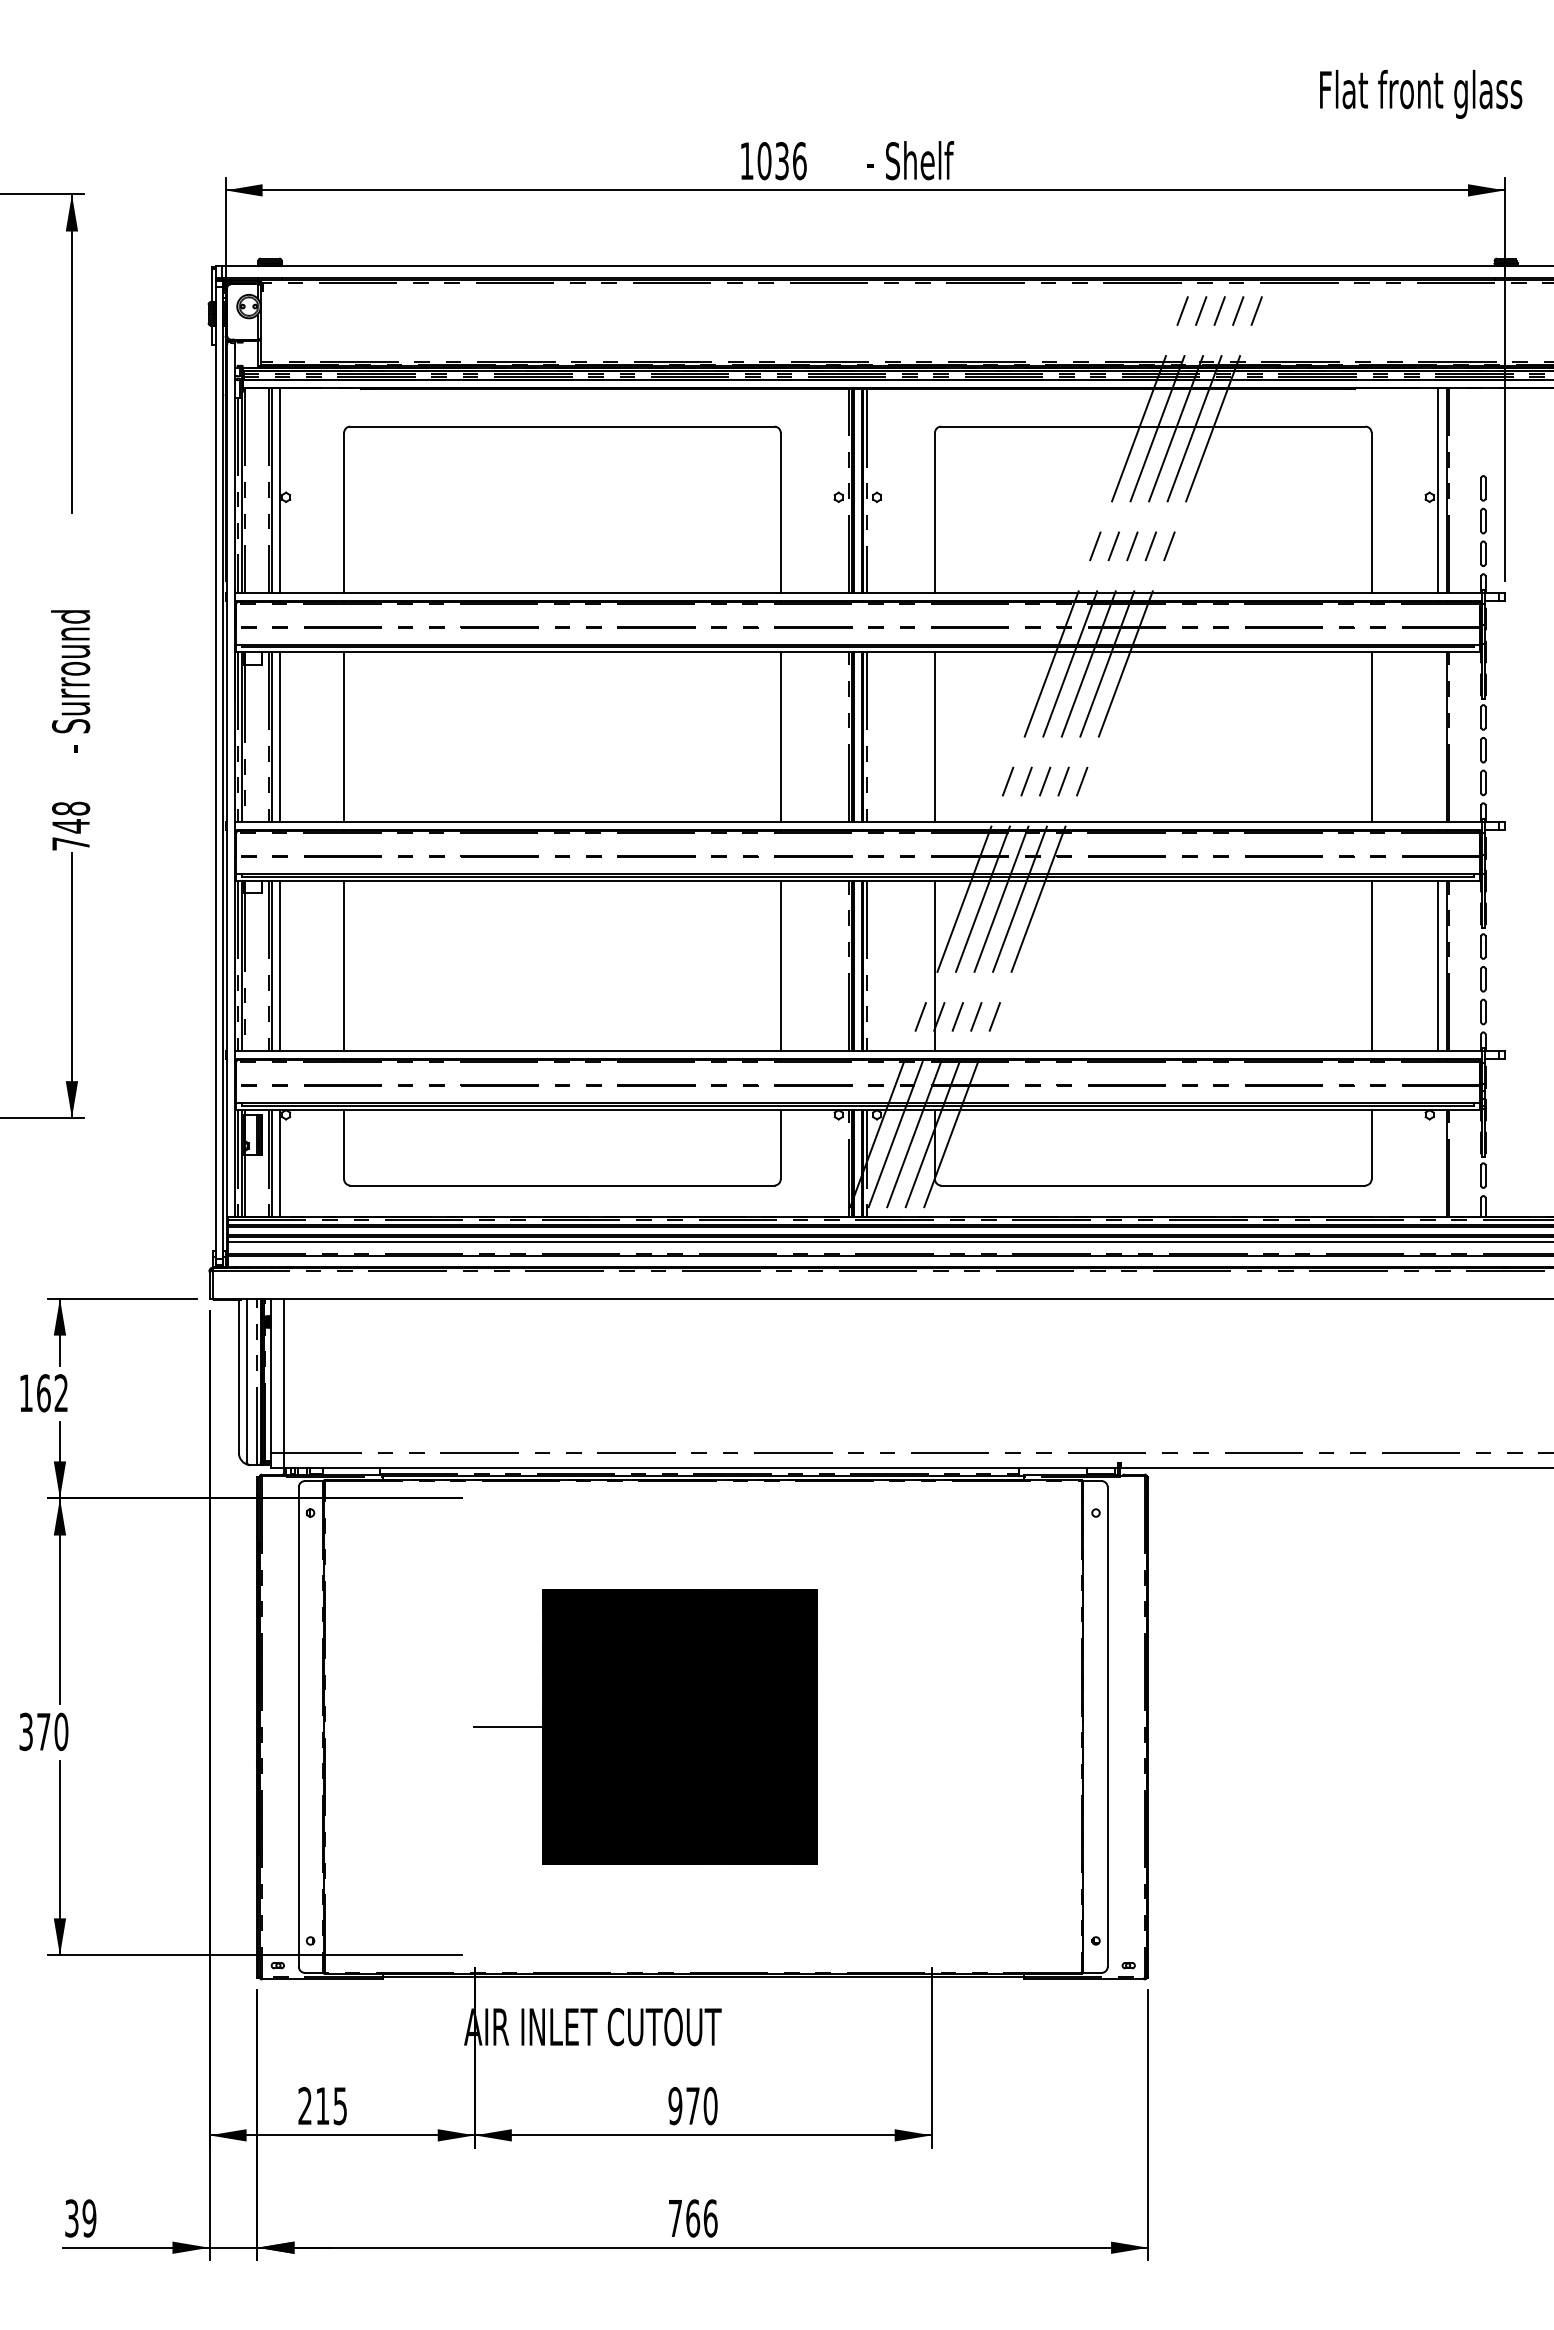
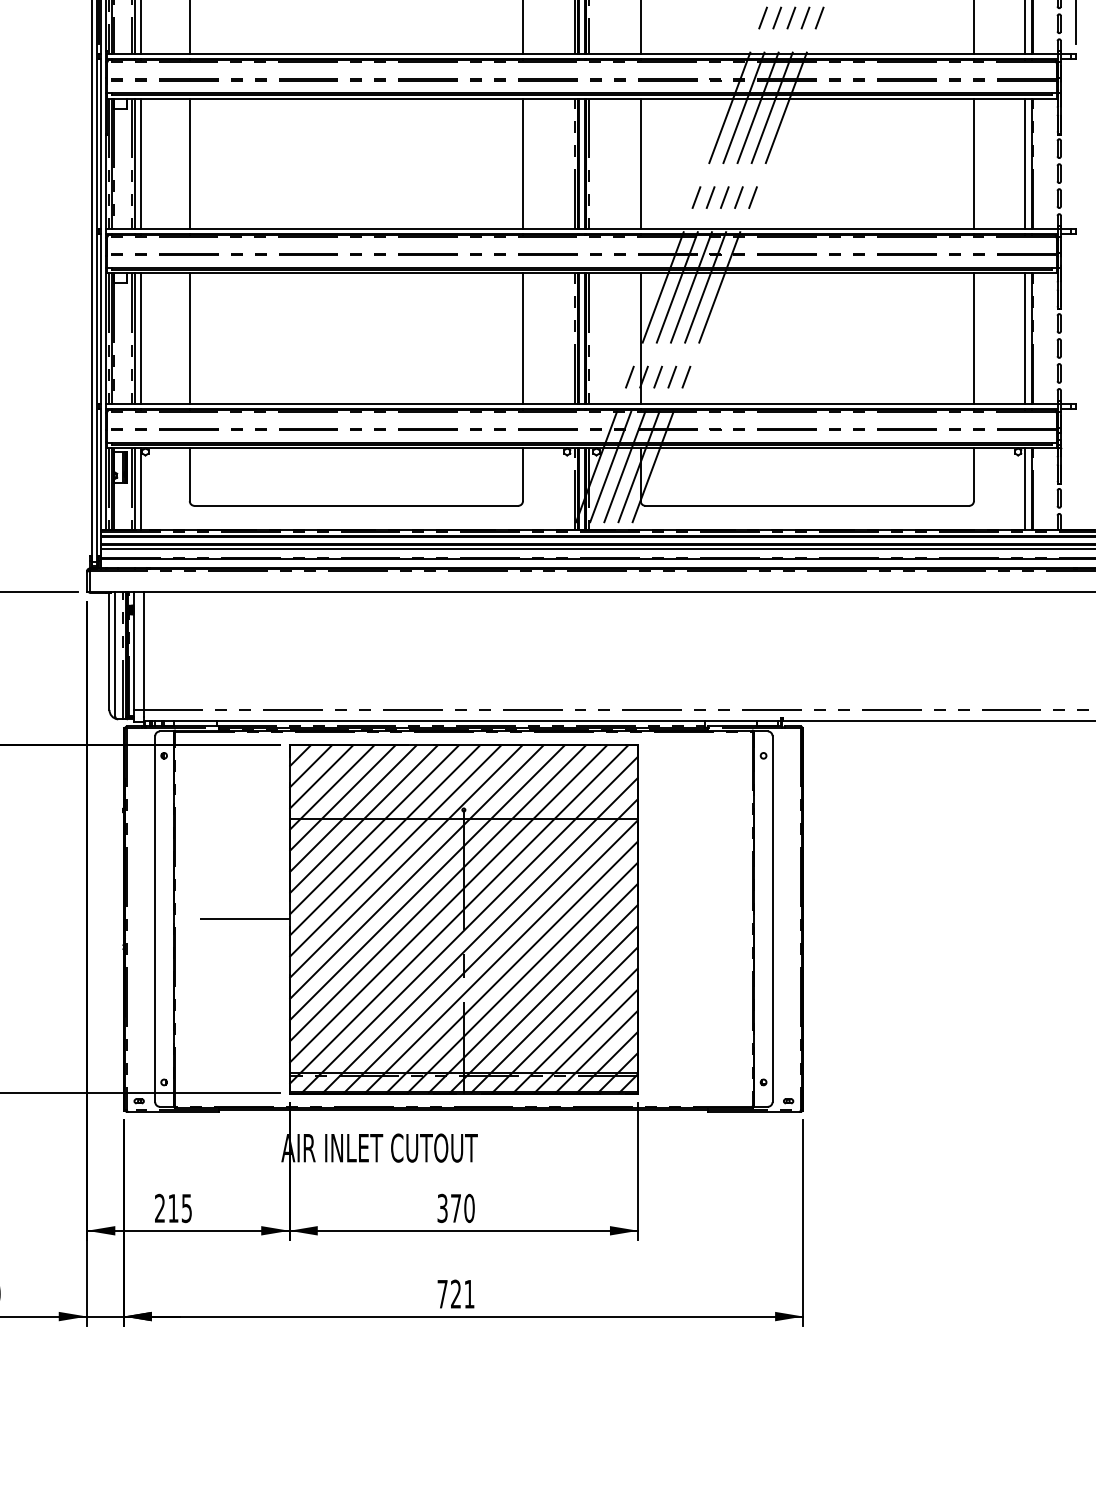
line: (1438, 736) -> (1025, 163), added
line: (1438, 1163) -> (1025, 489), added
part: (645, 1726) -> (419, 918), size x1.67
text: (675, 2106) -> (442, 1208), 970 -> 370
text: (701, 2218) -> (462, 1294), 766 -> 721

